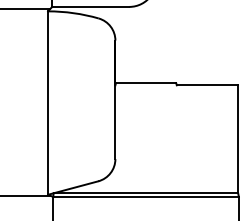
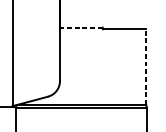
line: (145, 83) -> (81, 27), solid -> dashed
line: (238, 139) -> (146, 67), solid -> dashed

